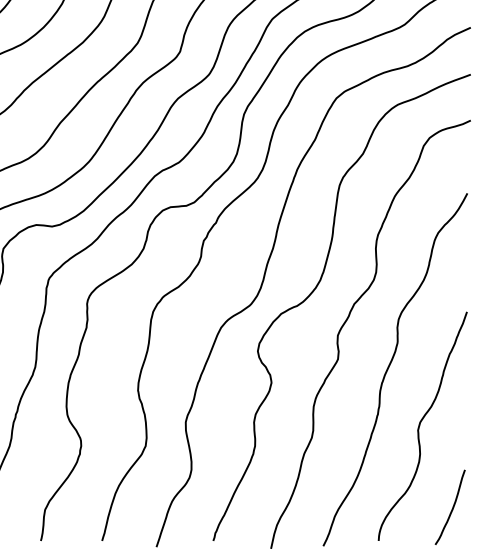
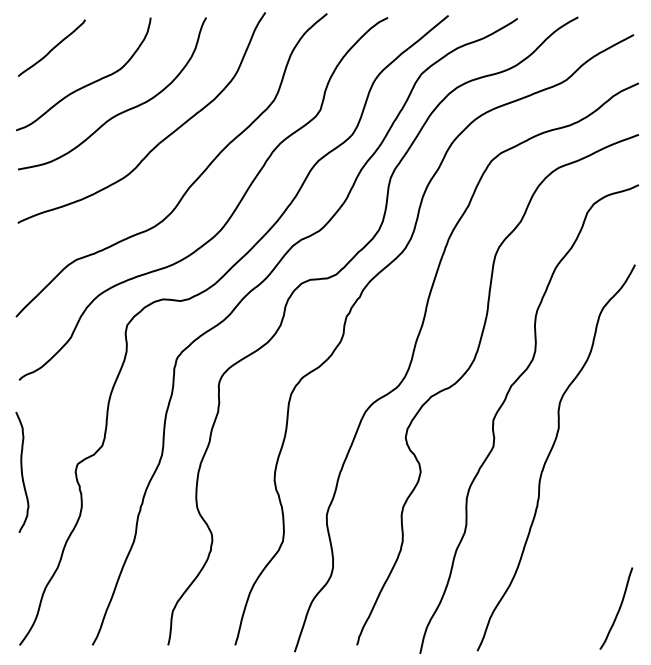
curve: (420, 426) -> (583, 519), removed

